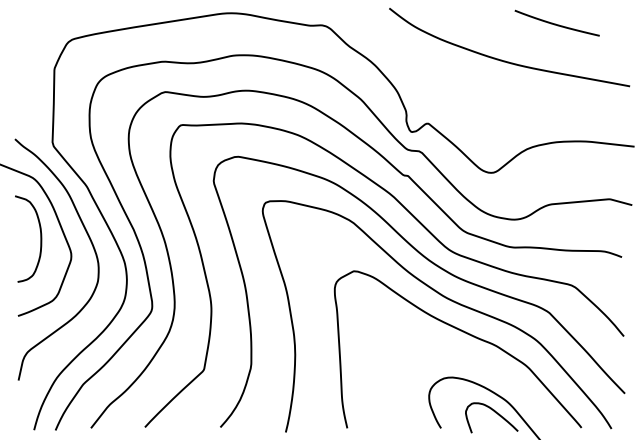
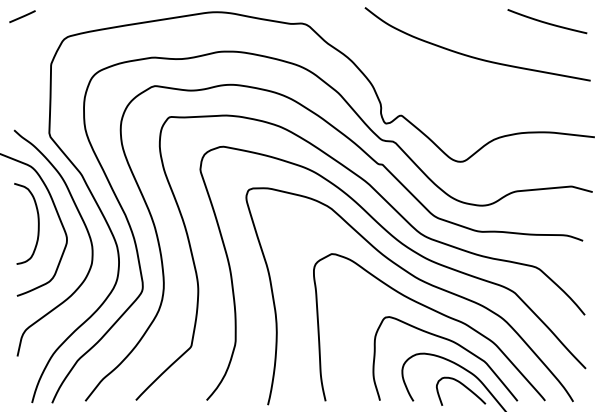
line: (23, 17) -> (22, 16), added
curve: (557, 24) -> (547, 22), moved
curve: (485, 367) -> (455, 344), added

